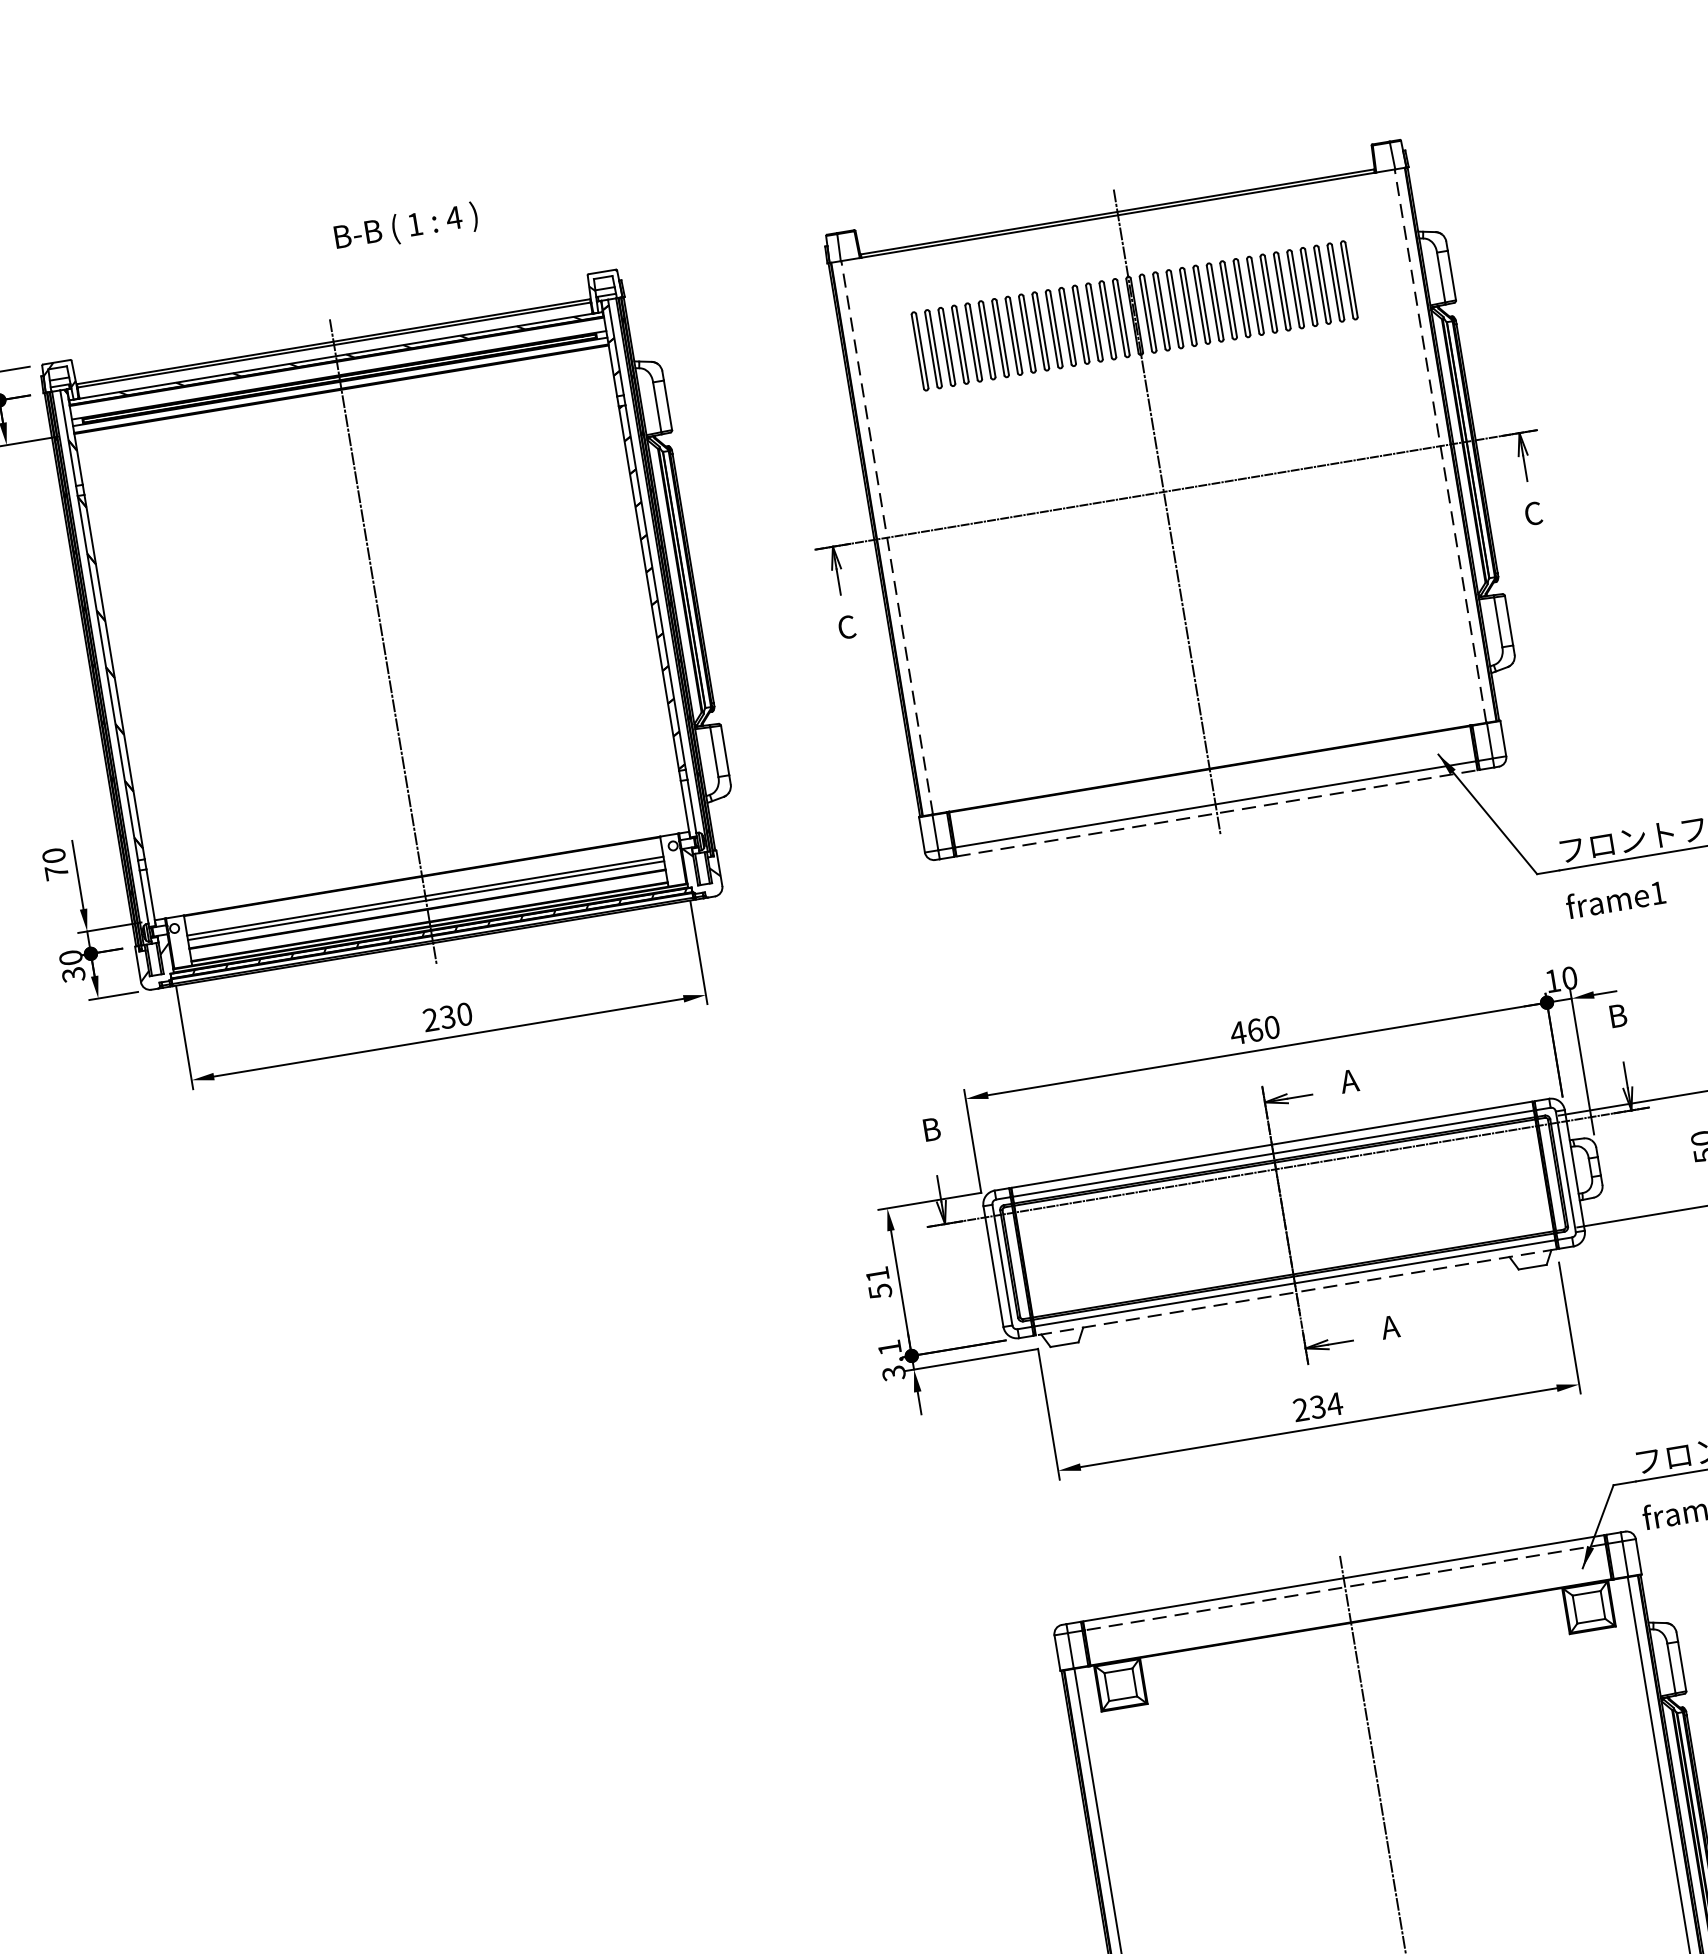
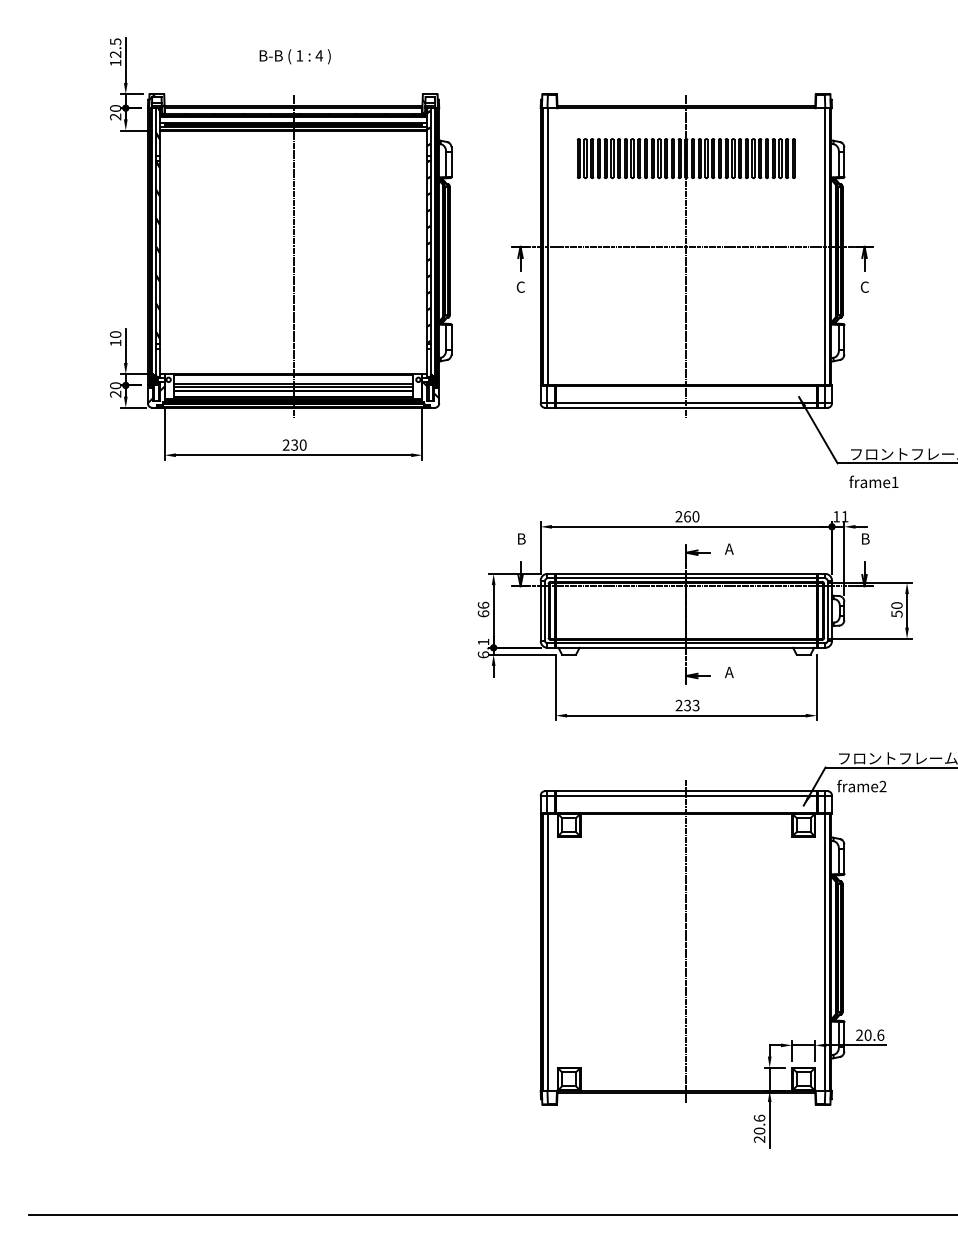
text: (404, 227) -> (294, 56), moved
line: (1441, 445) -> (825, 246), dashed -> solid
line: (886, 537) -> (547, 246), dashed -> solid
line: (1217, 812) -> (686, 407), dashed -> solid
text: (56, 871) -> (115, 342), 70 -> 10
text: (73, 973) -> (115, 393), 30 -> 20
text: (1568, 977) -> (844, 516), 10 -> 11
text: (1237, 1032) -> (678, 516), 460 -> 260
text: (878, 1282) -> (483, 609), 51 -> 66
line: (1296, 1291) -> (686, 647), dashed -> solid
text: (893, 1372) -> (483, 654), 3.1 -> 6.1
text: (1333, 1404) -> (695, 705), 234 -> 233
line: (1345, 1586) -> (686, 795), dashed -> solid

